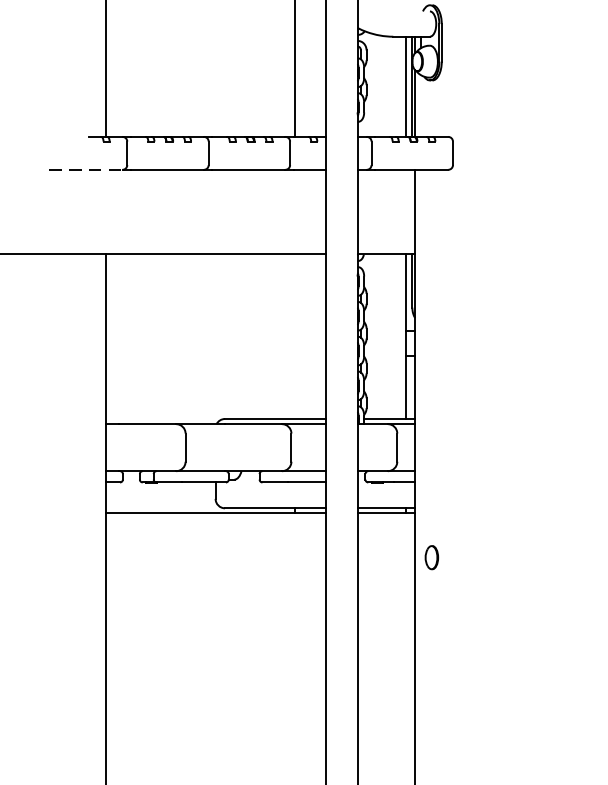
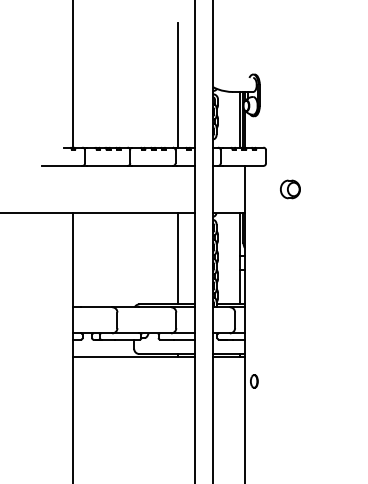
line: (86, 169) -> (62, 165), dashed -> solid
part: (496, 212) -> (290, 189), added
line: (295, 336) -> (178, 258), added

